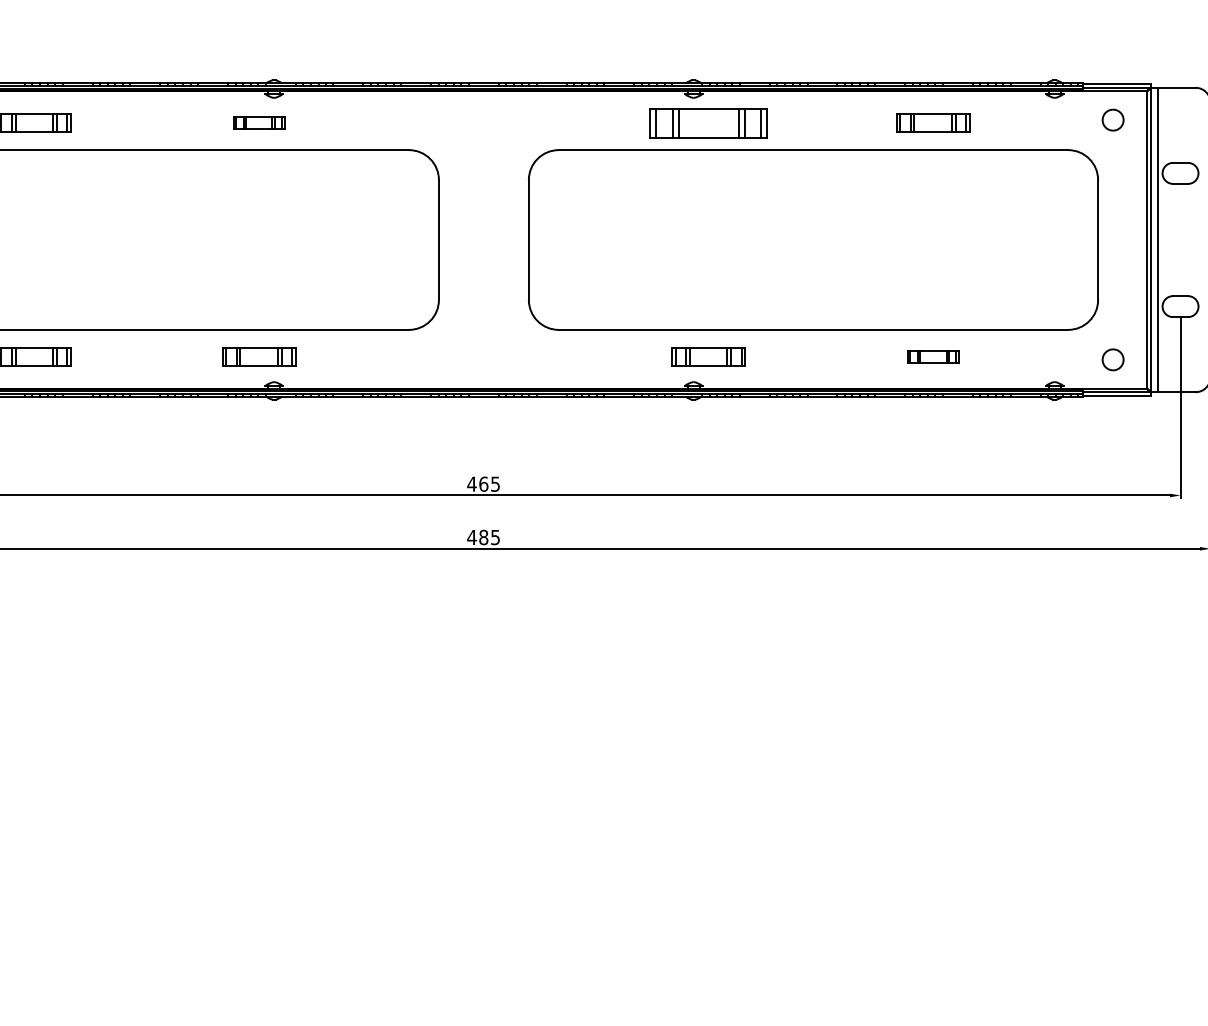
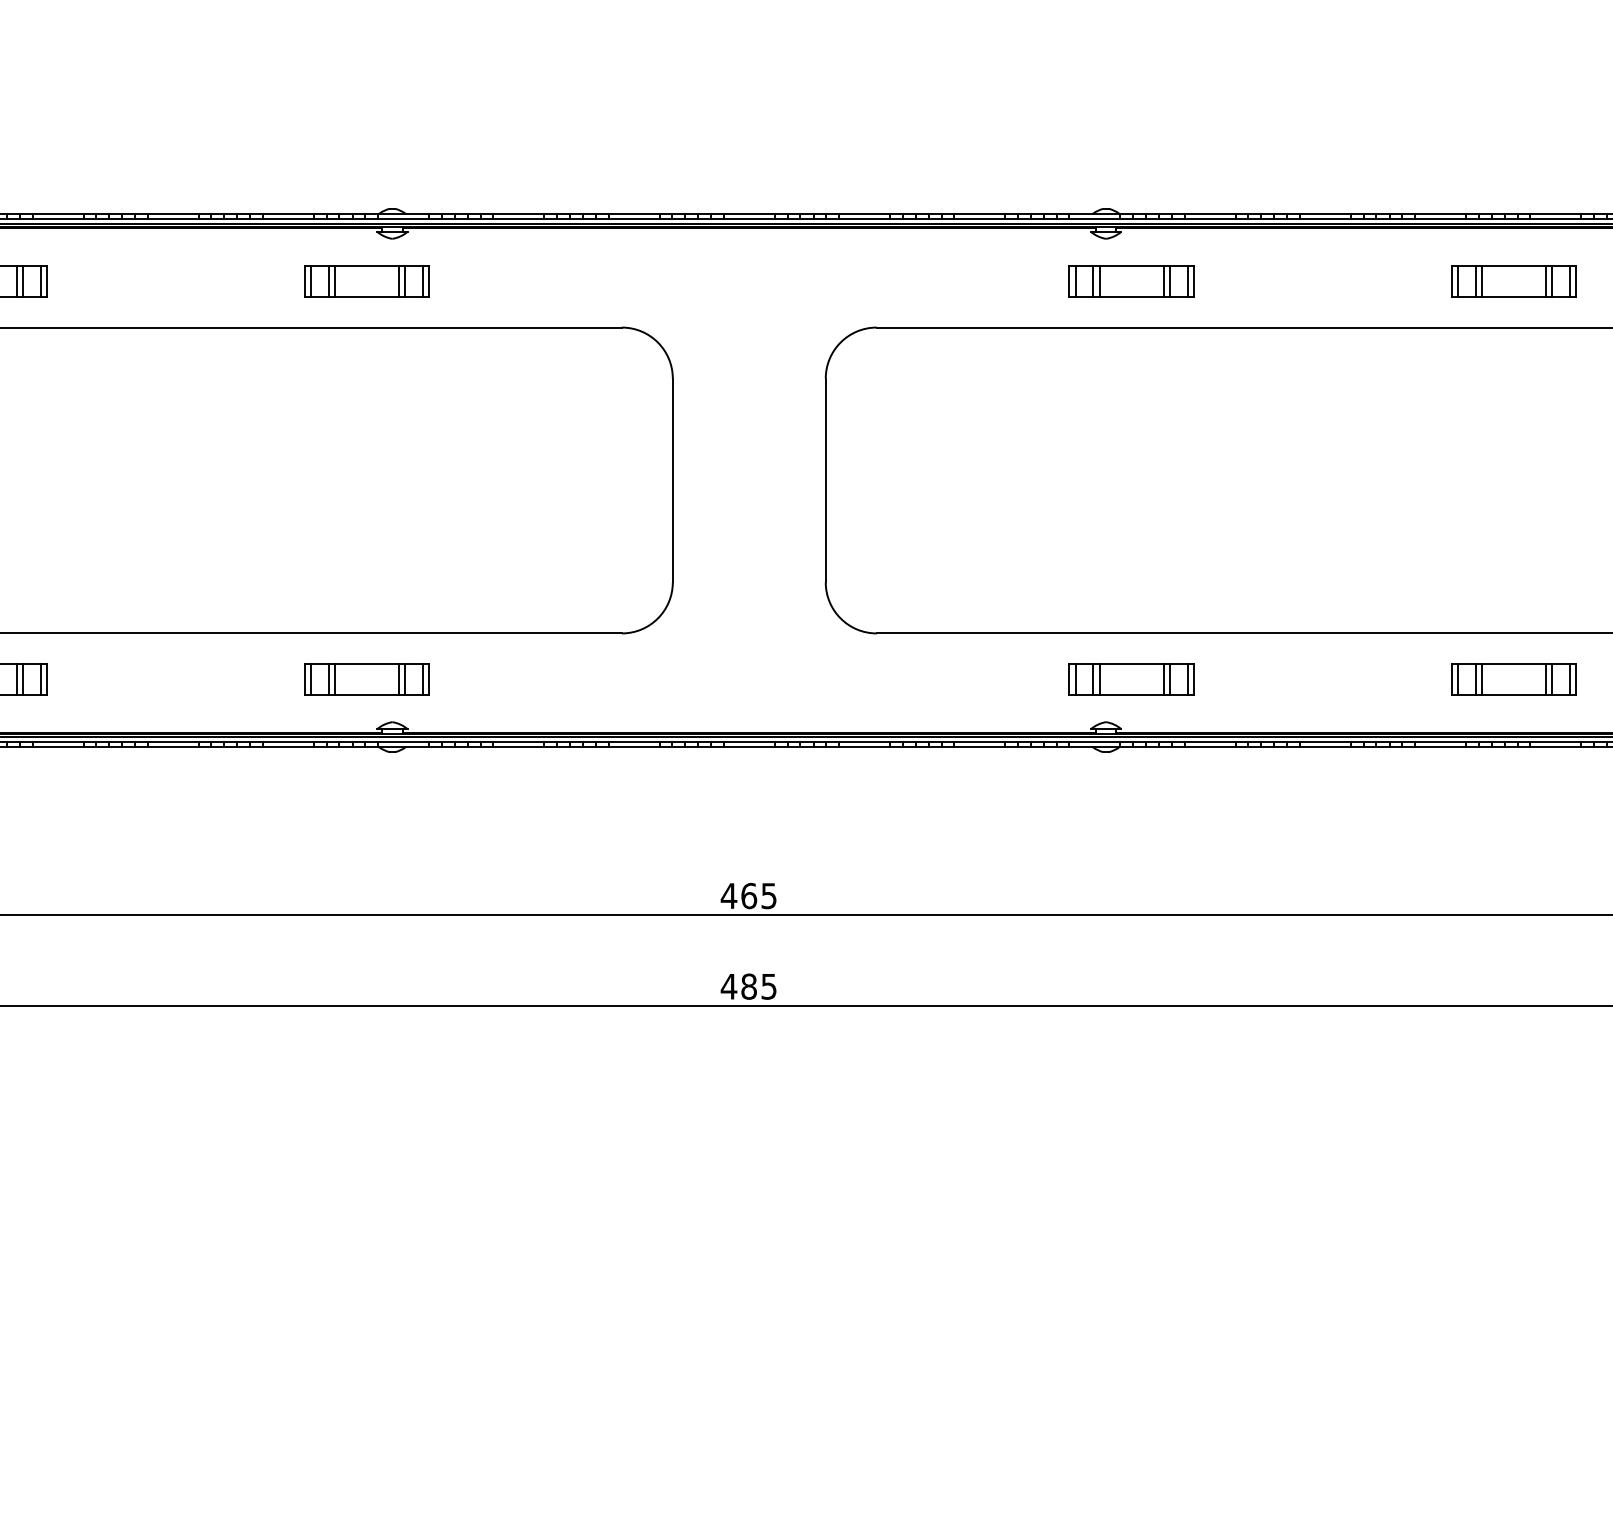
part: (259, 122) -> (367, 280), size x1.43
part: (708, 122) -> (1131, 280), size x0.62
part: (933, 356) -> (1514, 678), size x1.43

